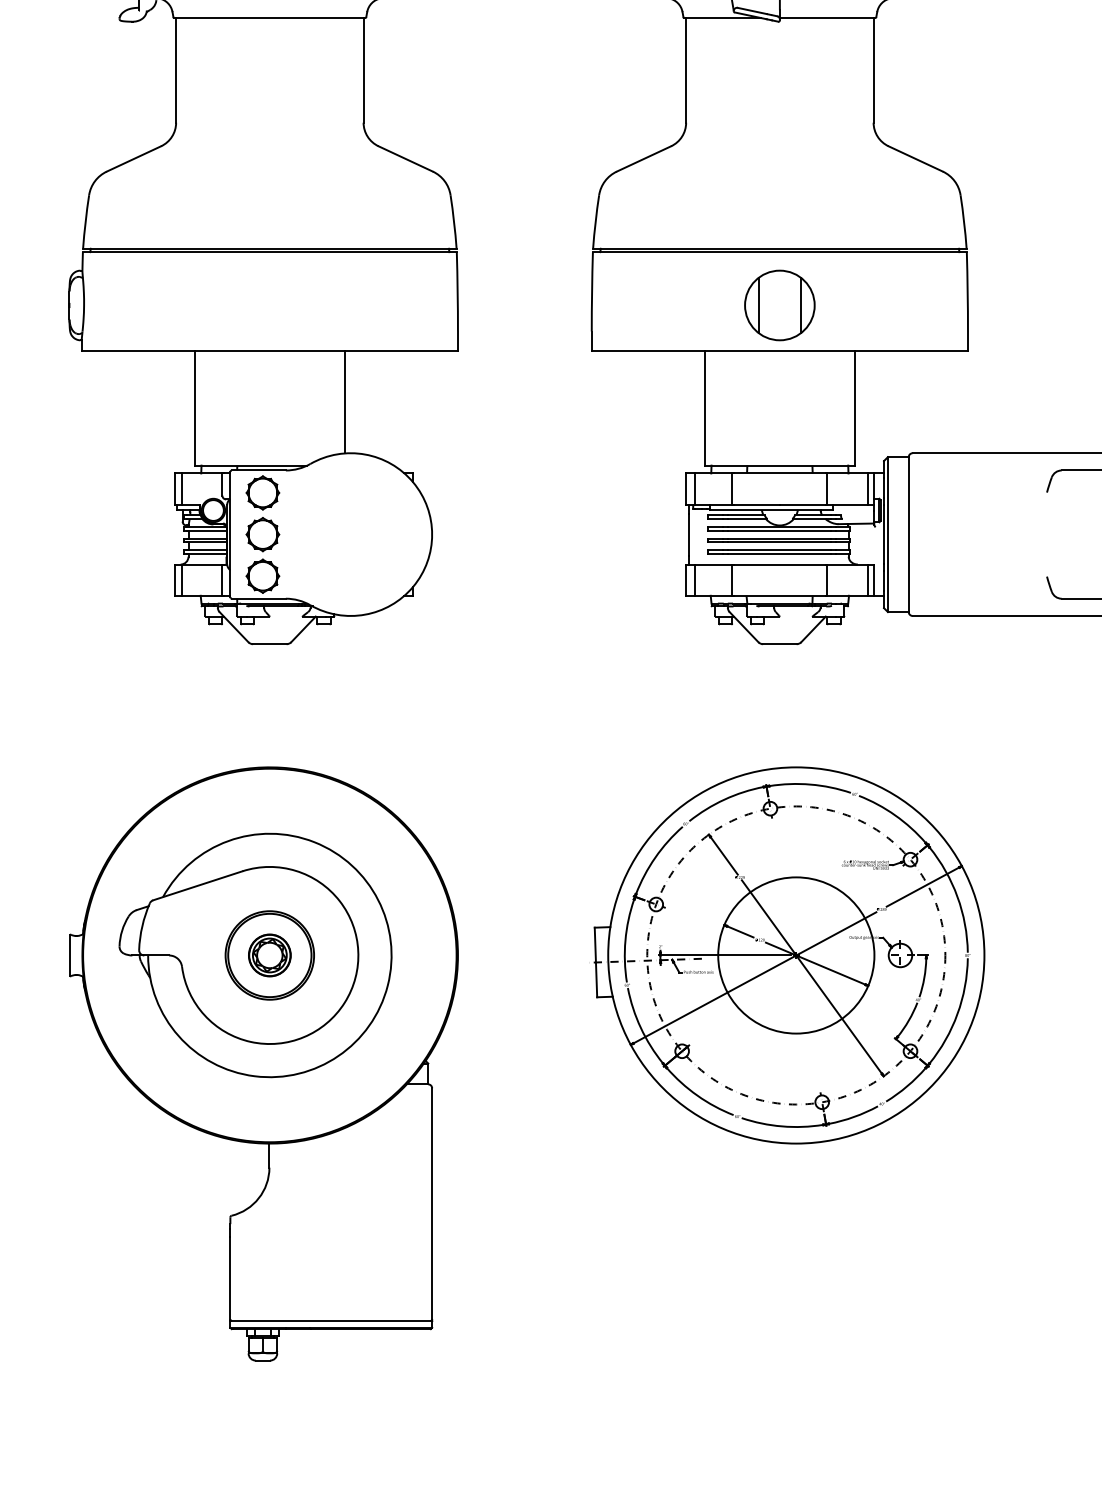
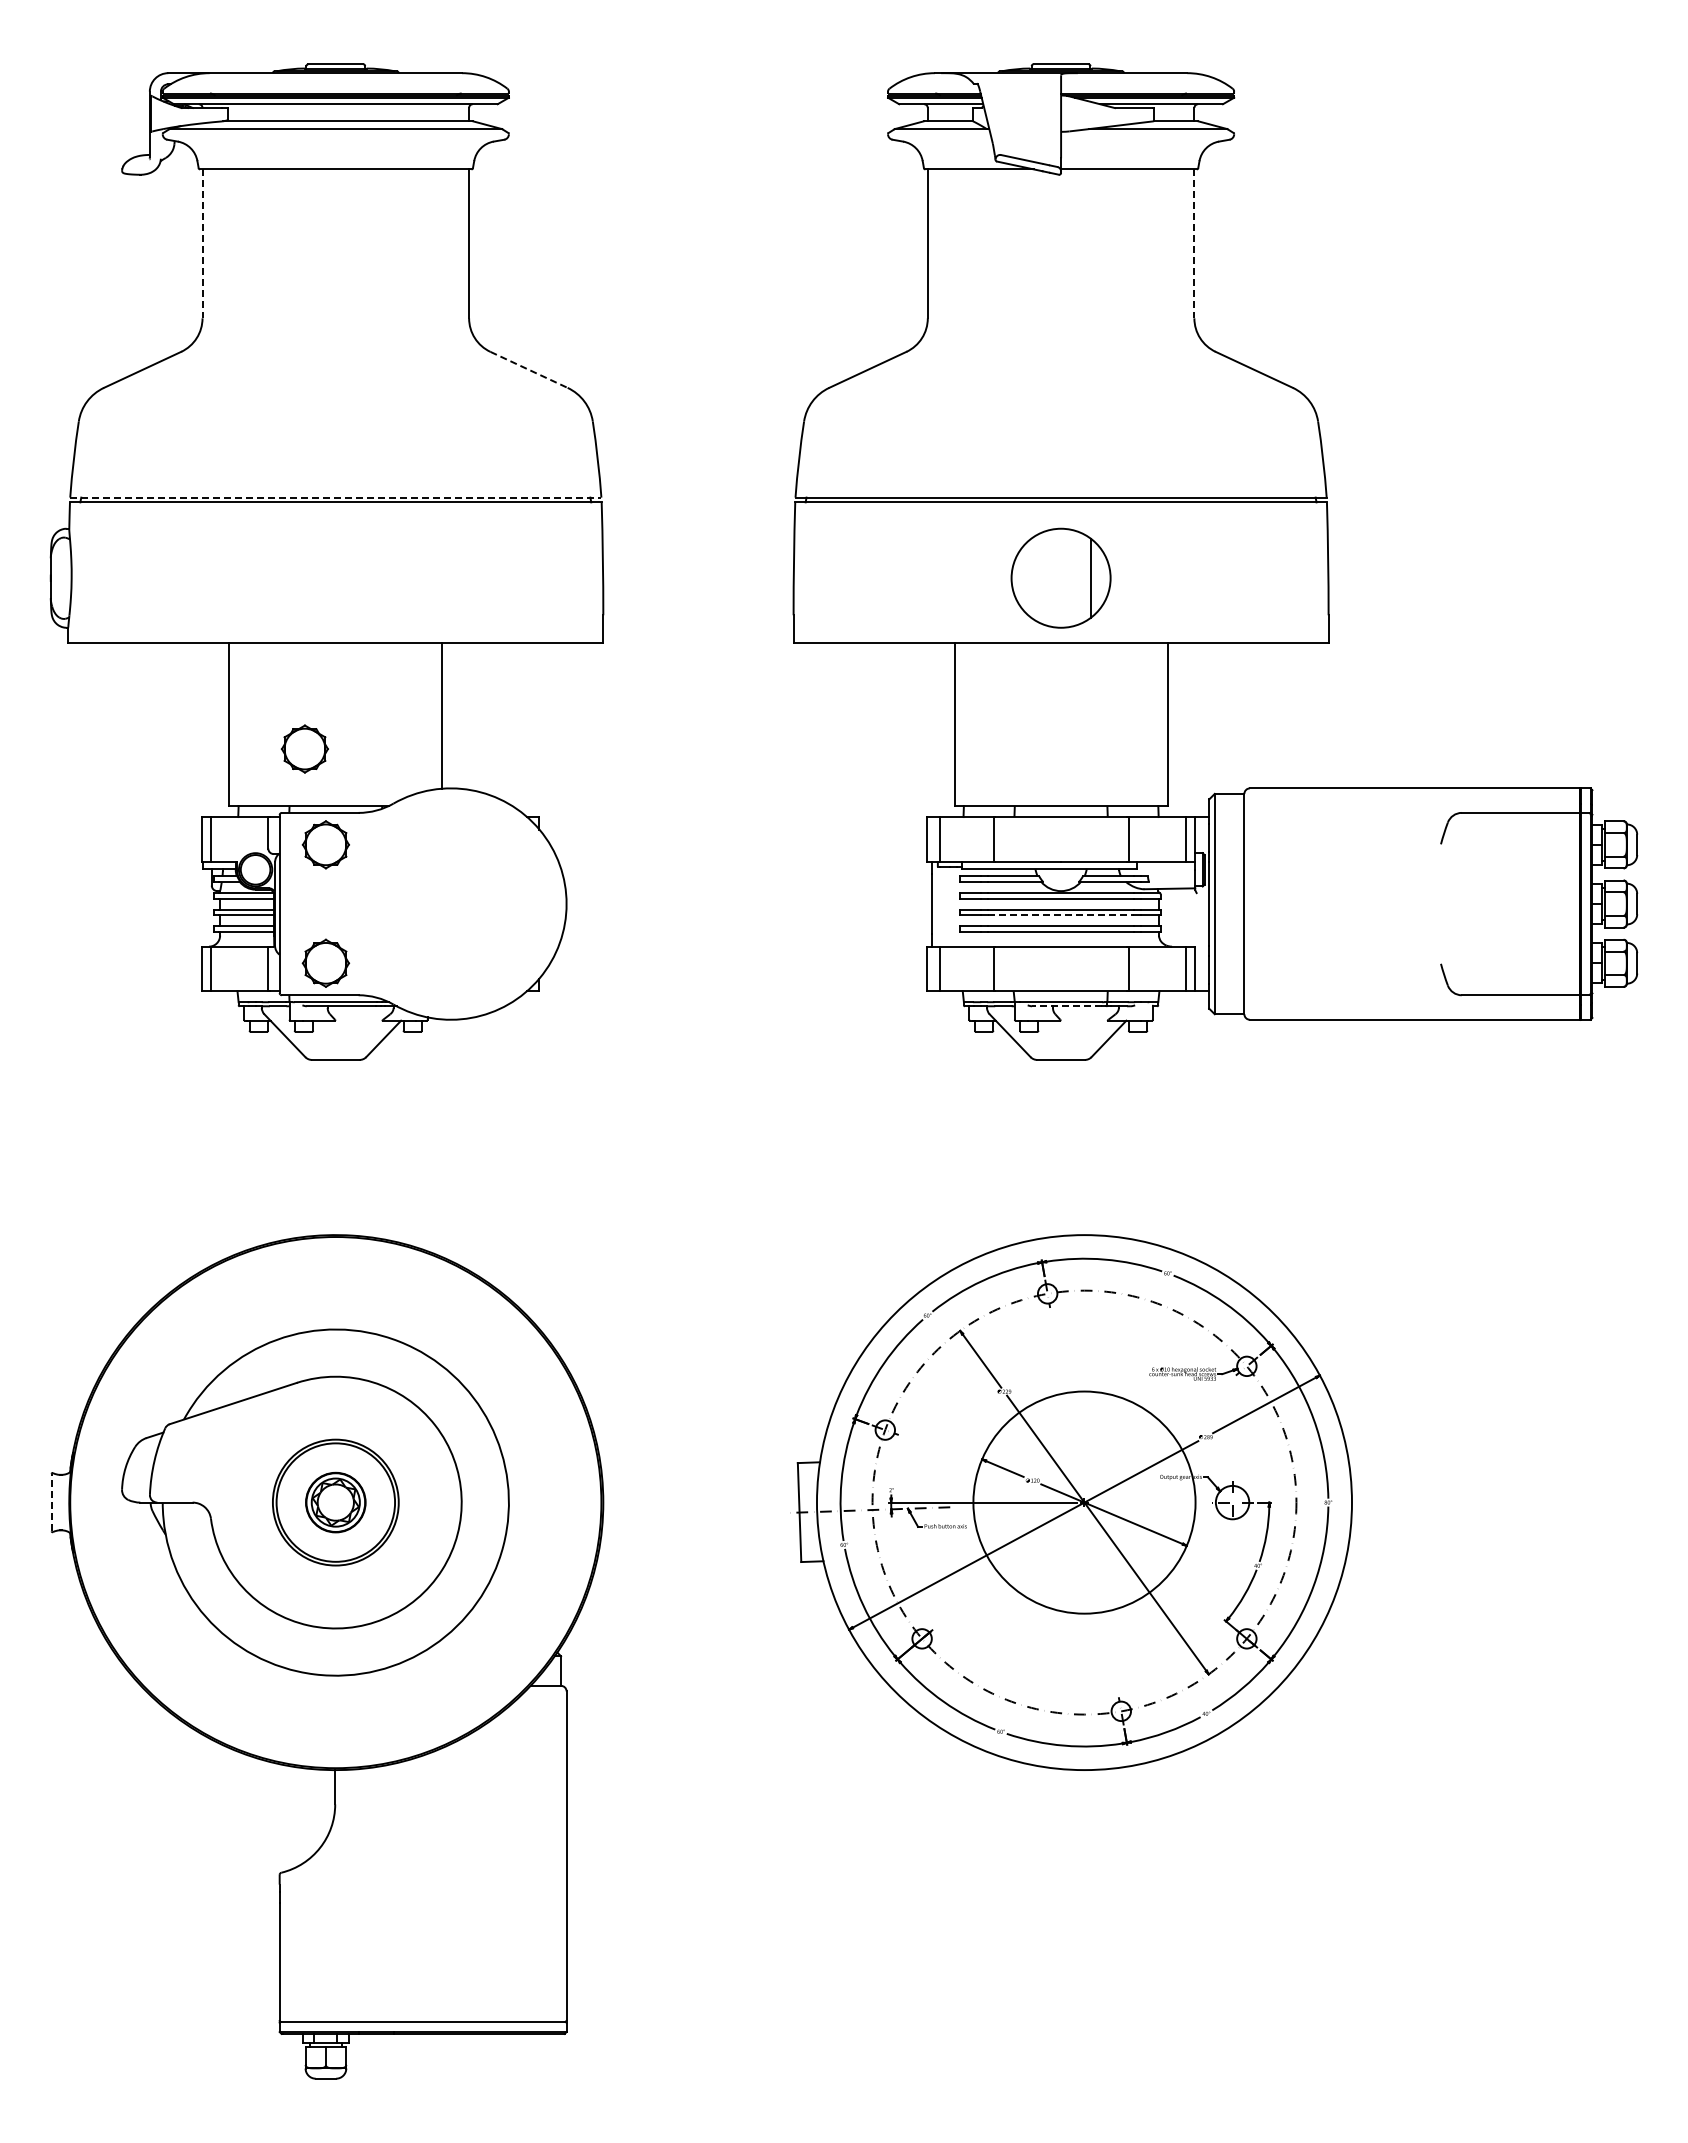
line: (176, 70) -> (202, 244), solid -> dashed
line: (873, 70) -> (1194, 244), solid -> dashed
line: (406, 158) -> (529, 369), solid -> dashed
line: (269, 248) -> (335, 497), solid -> dashed
line: (759, 305) -> (1031, 578), removed
part: (262, 534) -> (304, 748), moved
line: (780, 542) -> (1061, 915), solid -> dashed
line: (783, 606) -> (1066, 1006), solid -> dashed
line: (69, 955) -> (51, 1502), solid -> dashed

